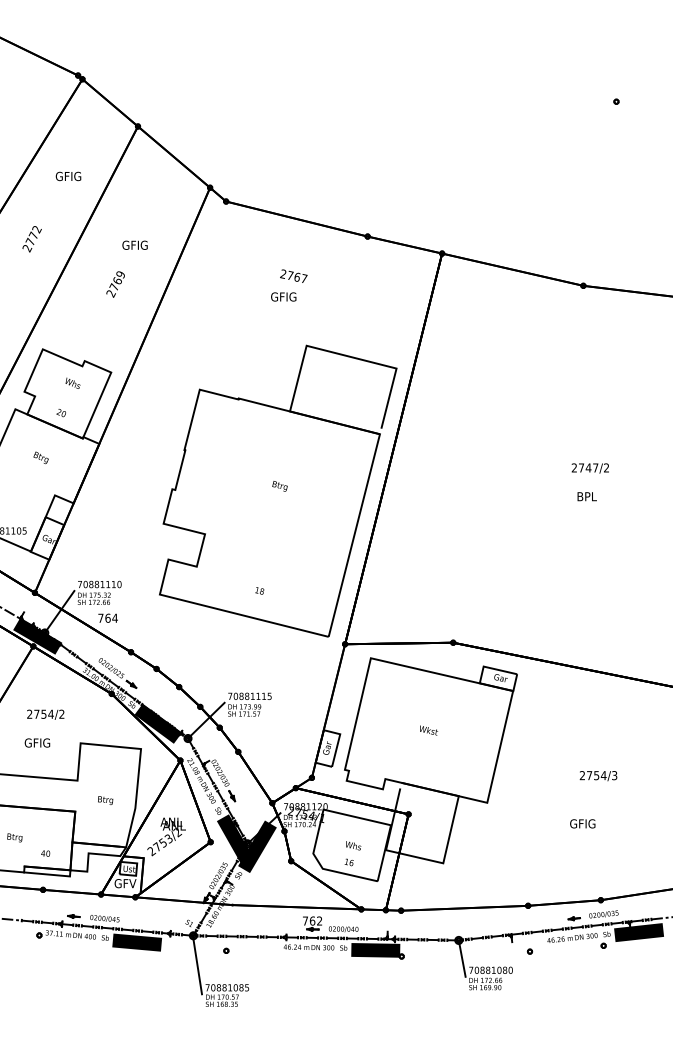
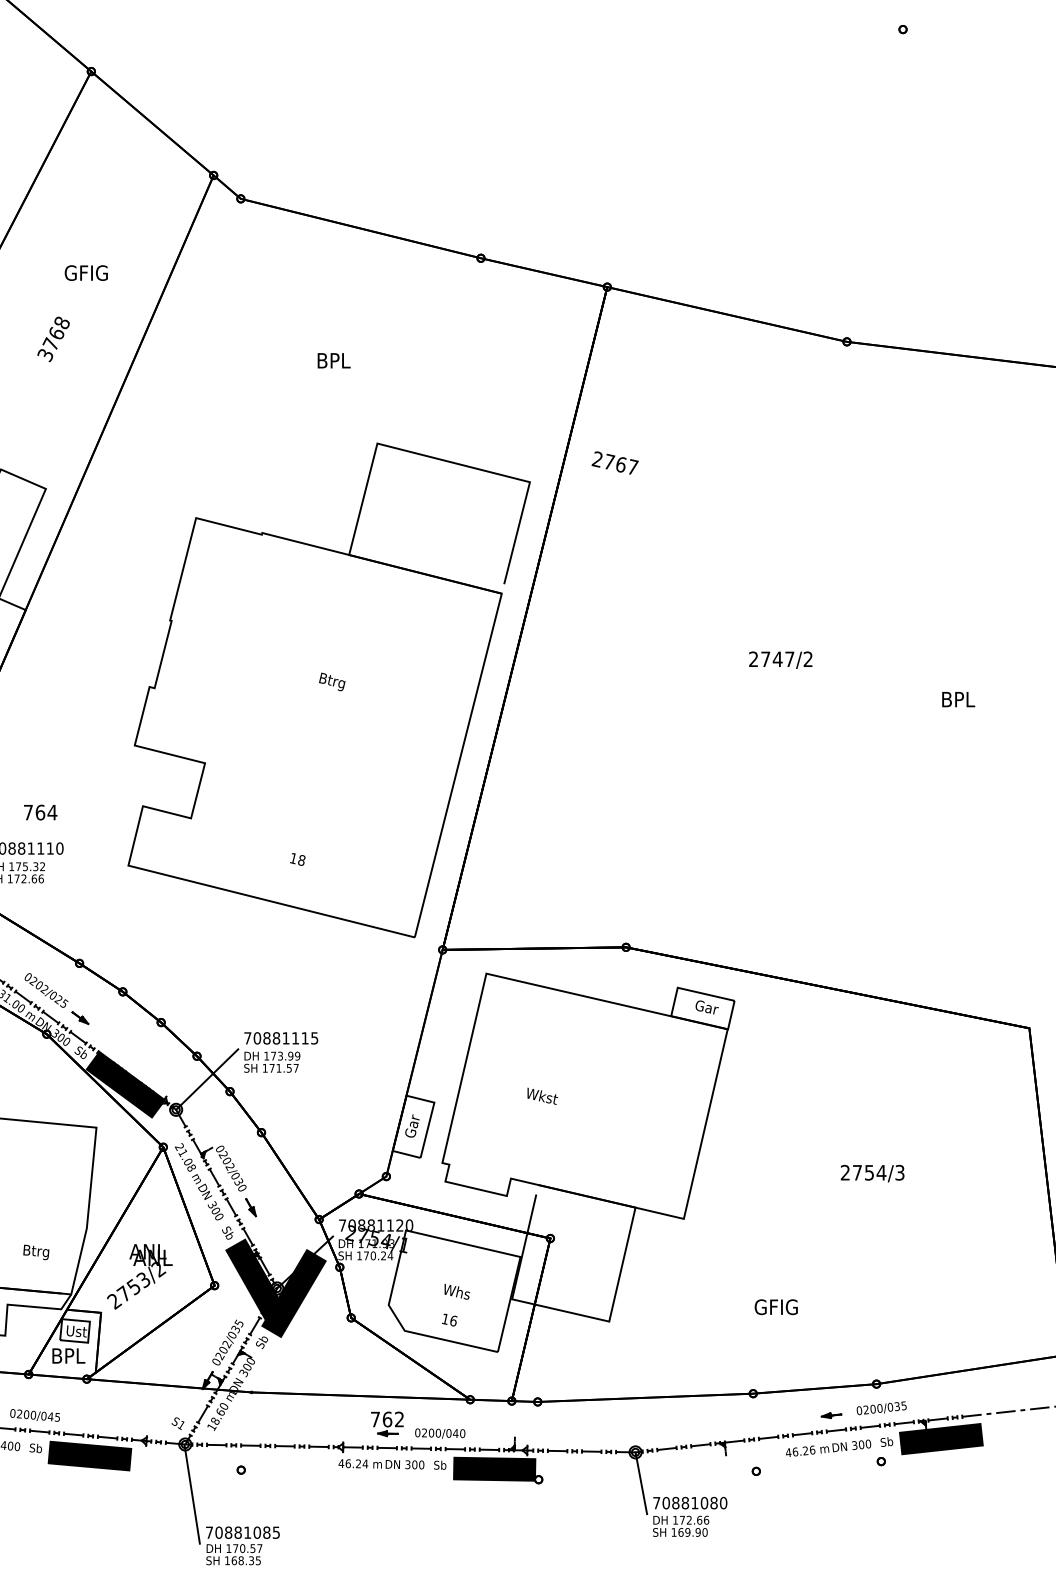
text: (293, 275) -> (614, 461), moved
text: (115, 284) -> (53, 339), 2769 -> 3768
text: (283, 296) -> (338, 359), GFIG -> BPL
text: (589, 468) -> (779, 660), moved
text: (586, 496) -> (957, 699), moved
text: (107, 617) -> (39, 811), moved
text: (429, 730) -> (543, 1096), moved
text: (105, 800) -> (36, 1252), moved
text: (582, 823) -> (775, 1306), moved
text: (125, 883) -> (70, 1355), GFV -> BPL

